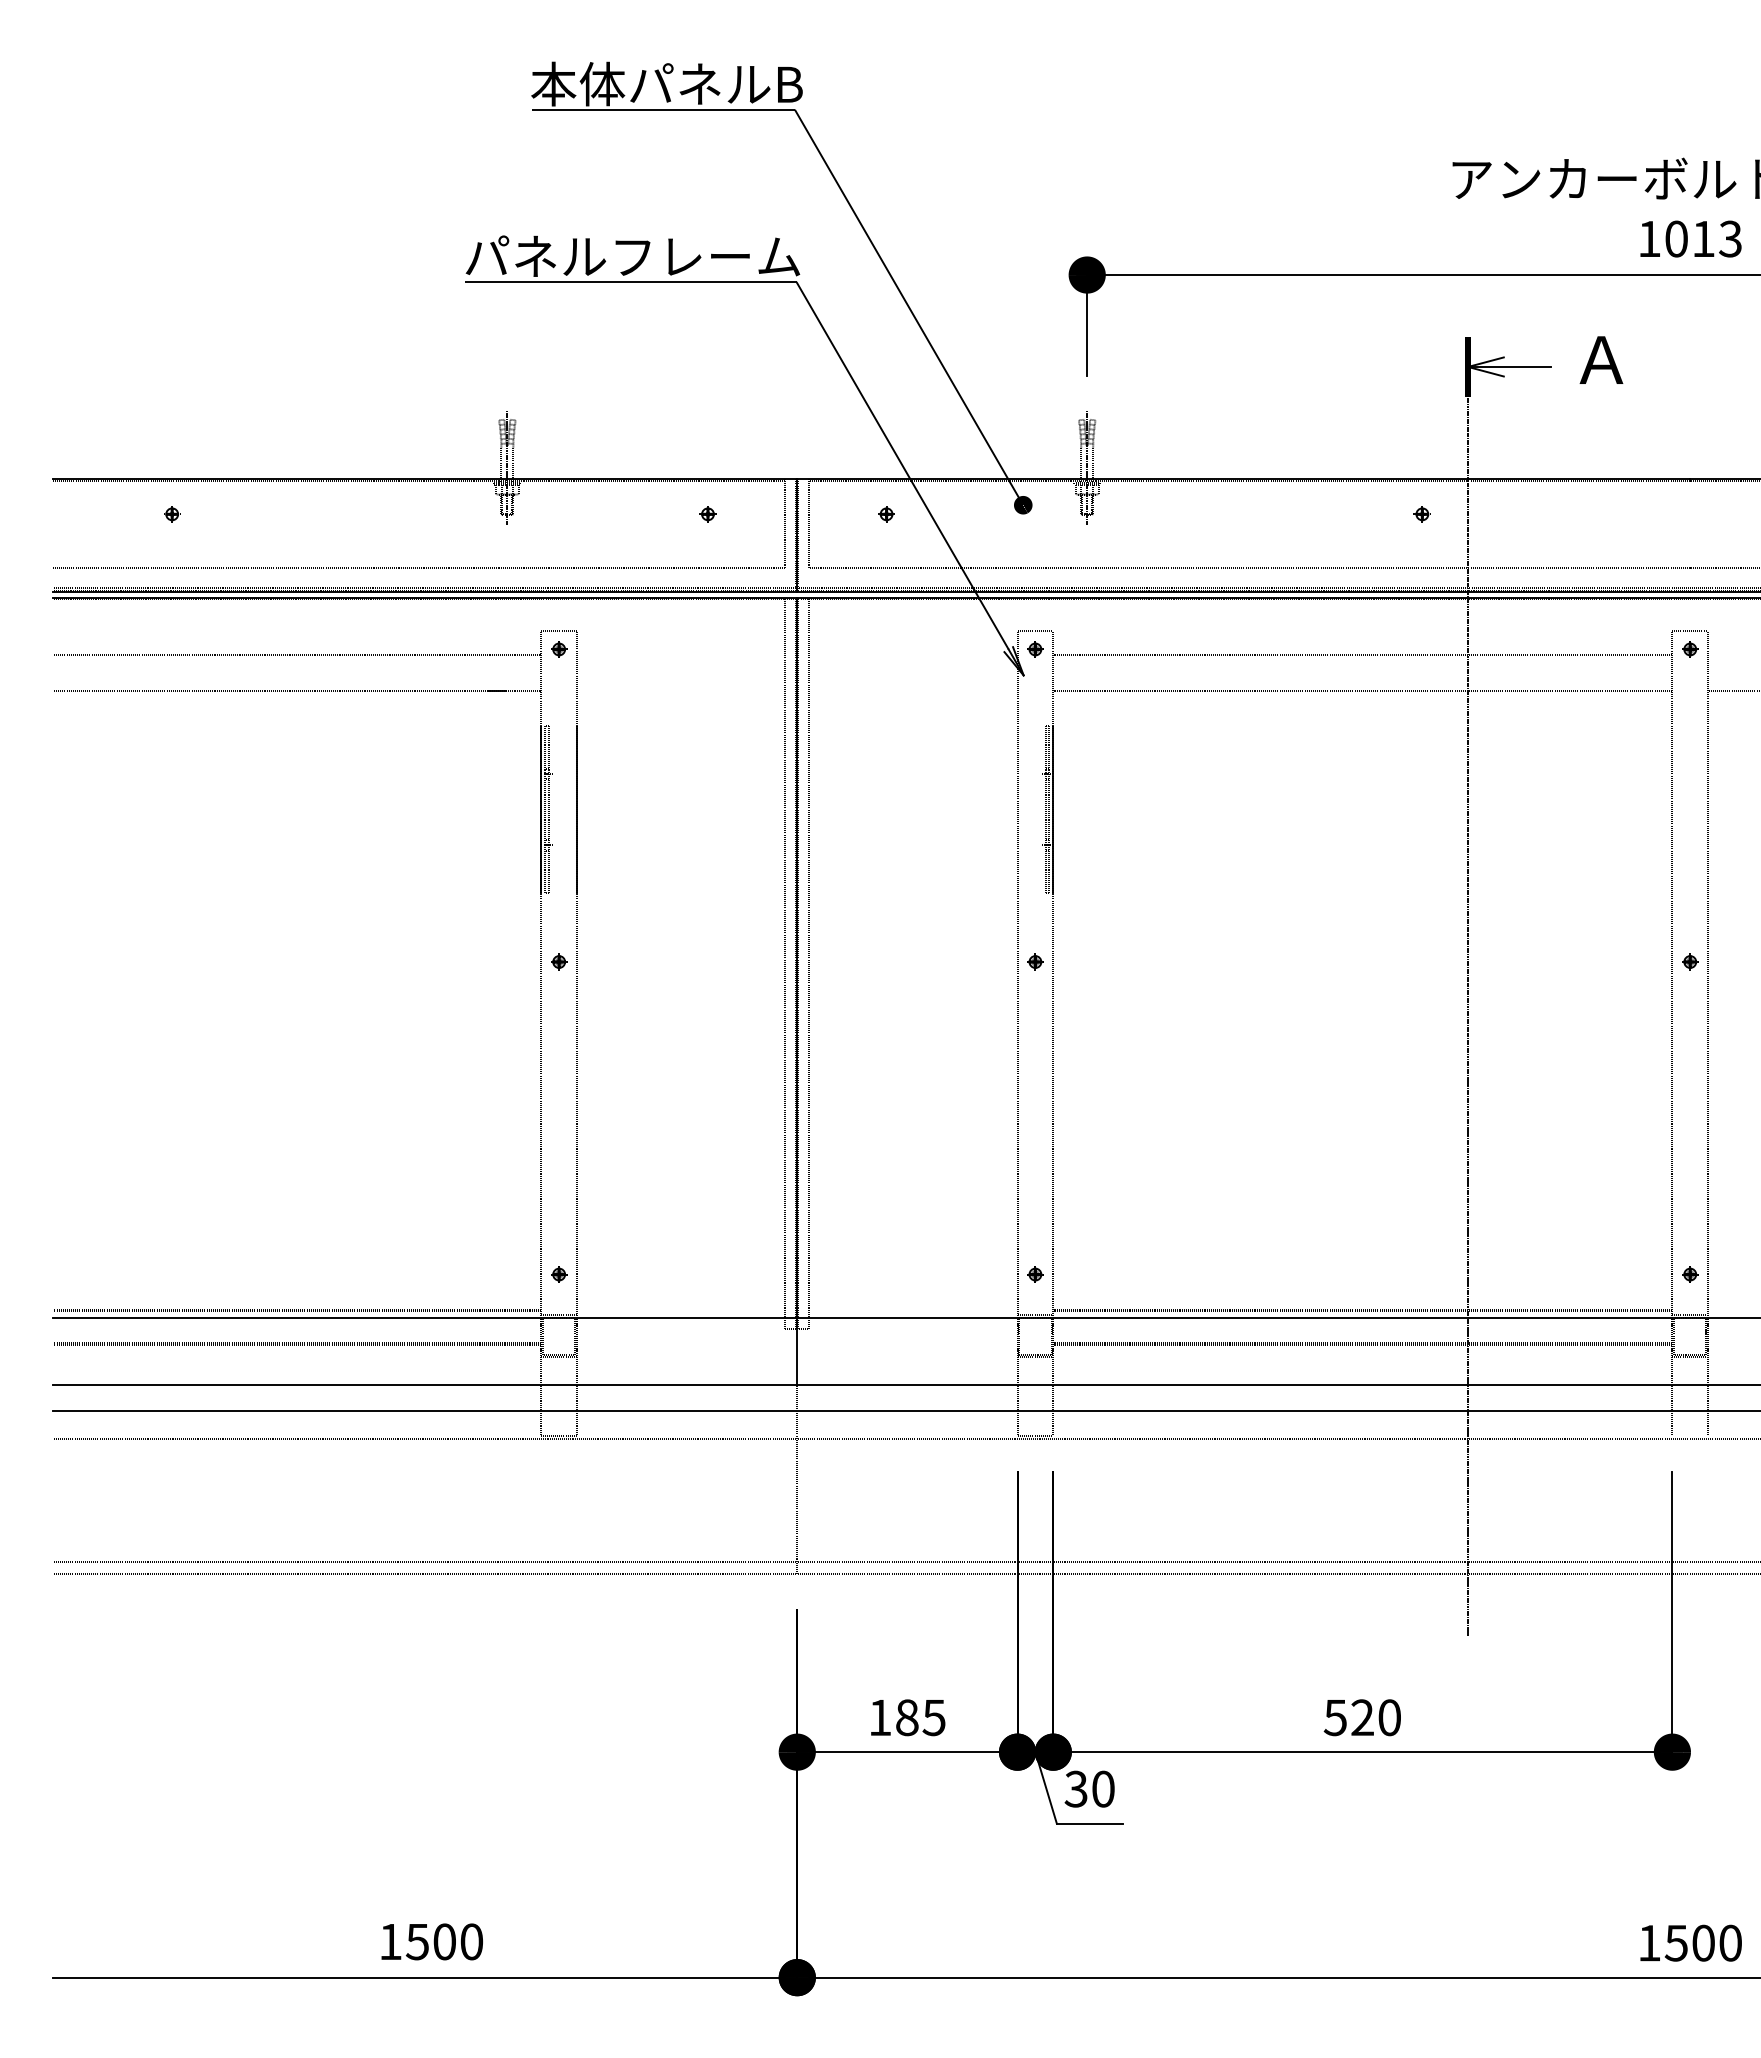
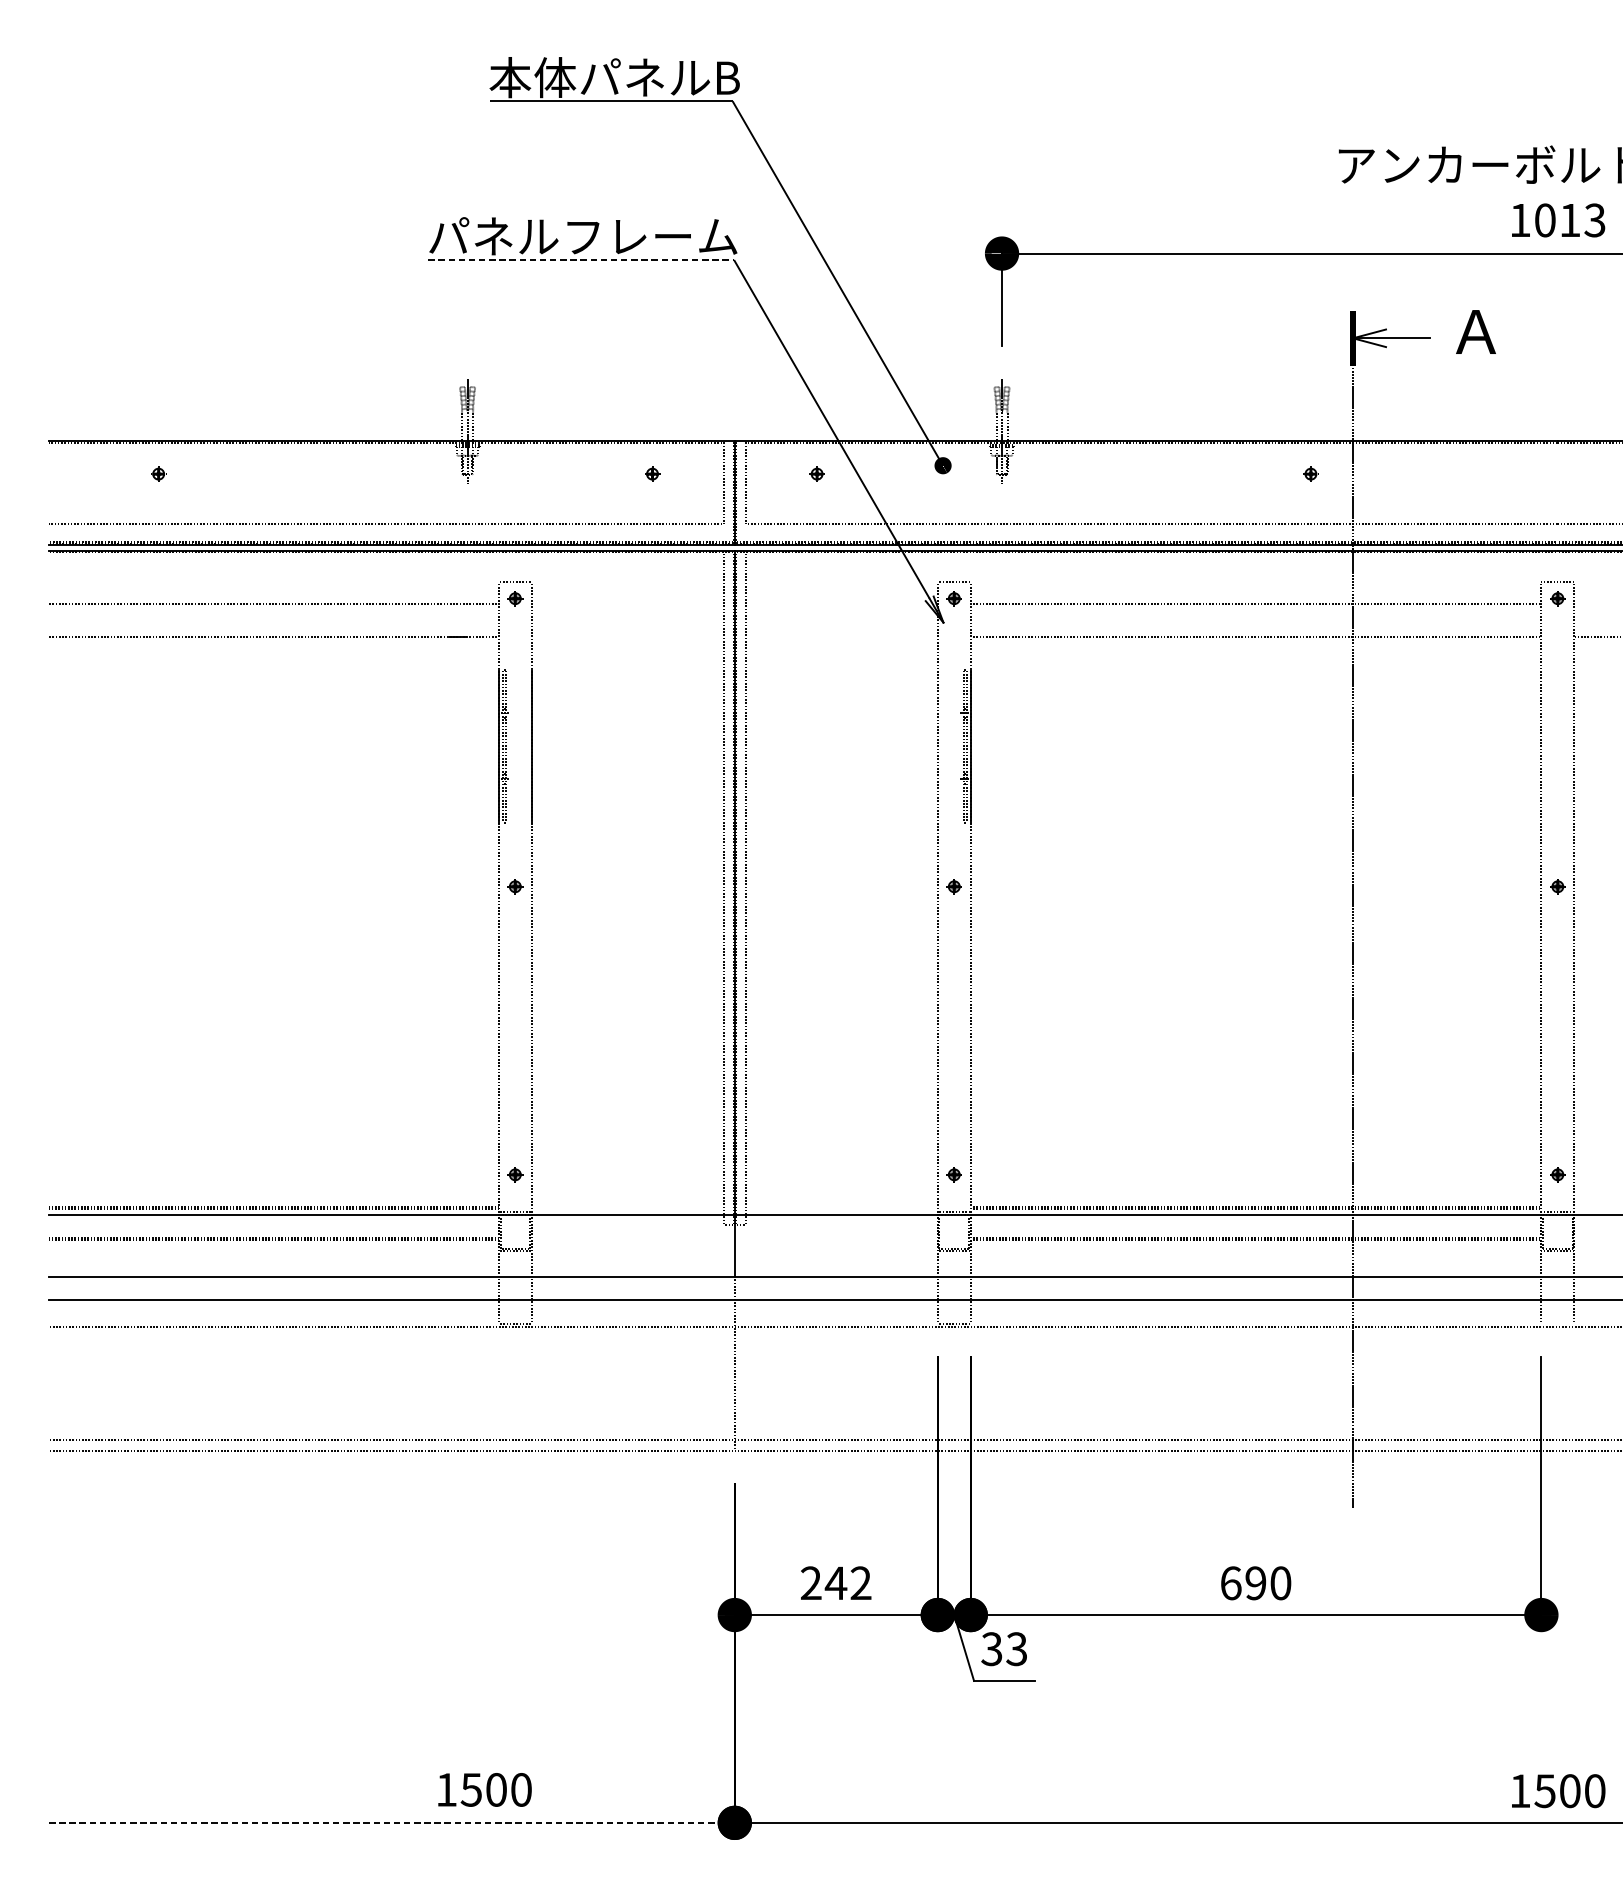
line: (630, 282) -> (581, 260), solid -> dashed
text: (907, 1717) -> (836, 1583), 185 -> 242
text: (1348, 1717) -> (1242, 1583), 520 -> 690
text: (1102, 1788) -> (1016, 1648), 30 -> 33
text: (431, 1941) -> (484, 1789), moved
line: (424, 1977) -> (391, 1822), solid -> dashed

